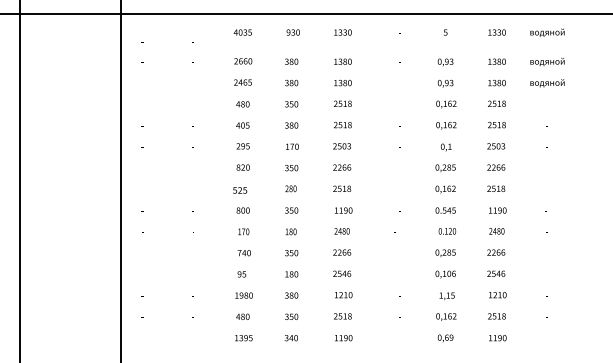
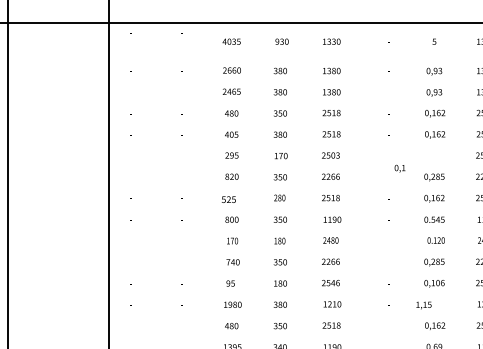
text: (446, 147) -> (400, 168), moved
text: (446, 296) -> (423, 305), moved

